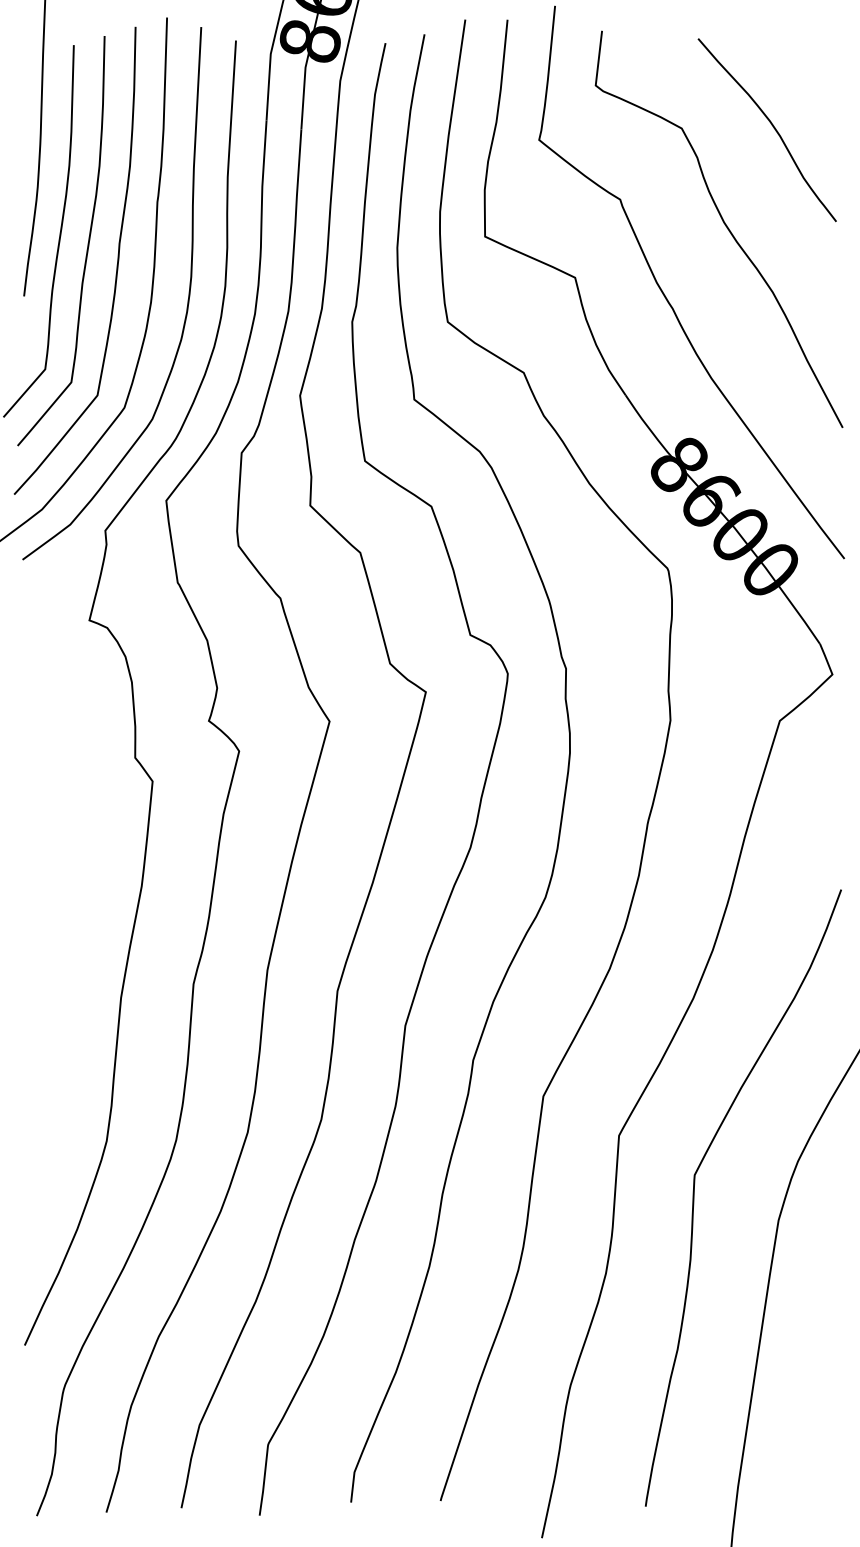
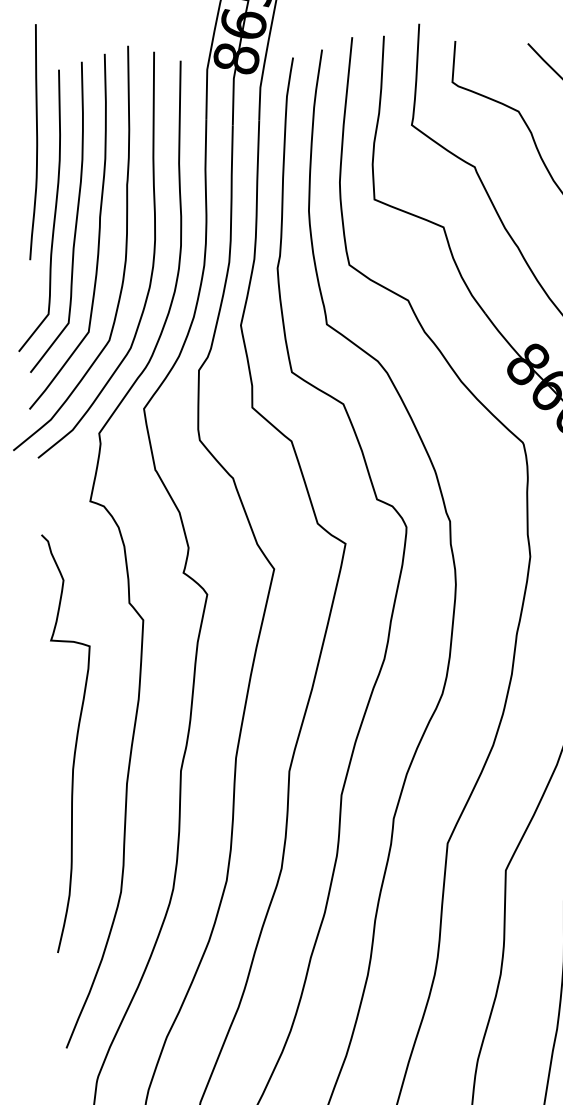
curve: (55, 939) -> (75, 742), added

